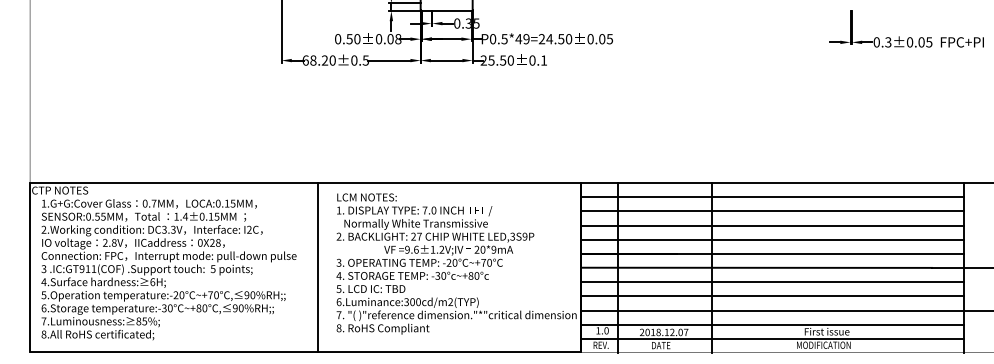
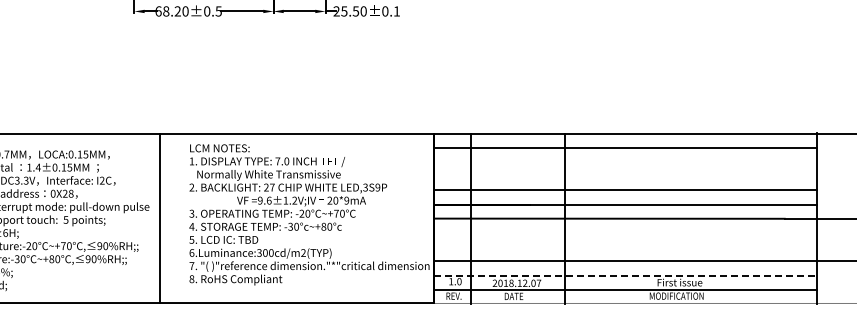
line: (772, 211) -> (625, 162), removed
line: (772, 225) -> (625, 176), removed
line: (317, 267) -> (159, 218), moved
line: (772, 282) -> (625, 233), removed
line: (772, 296) -> (625, 247), removed
line: (773, 324) -> (626, 275), solid -> dashed

